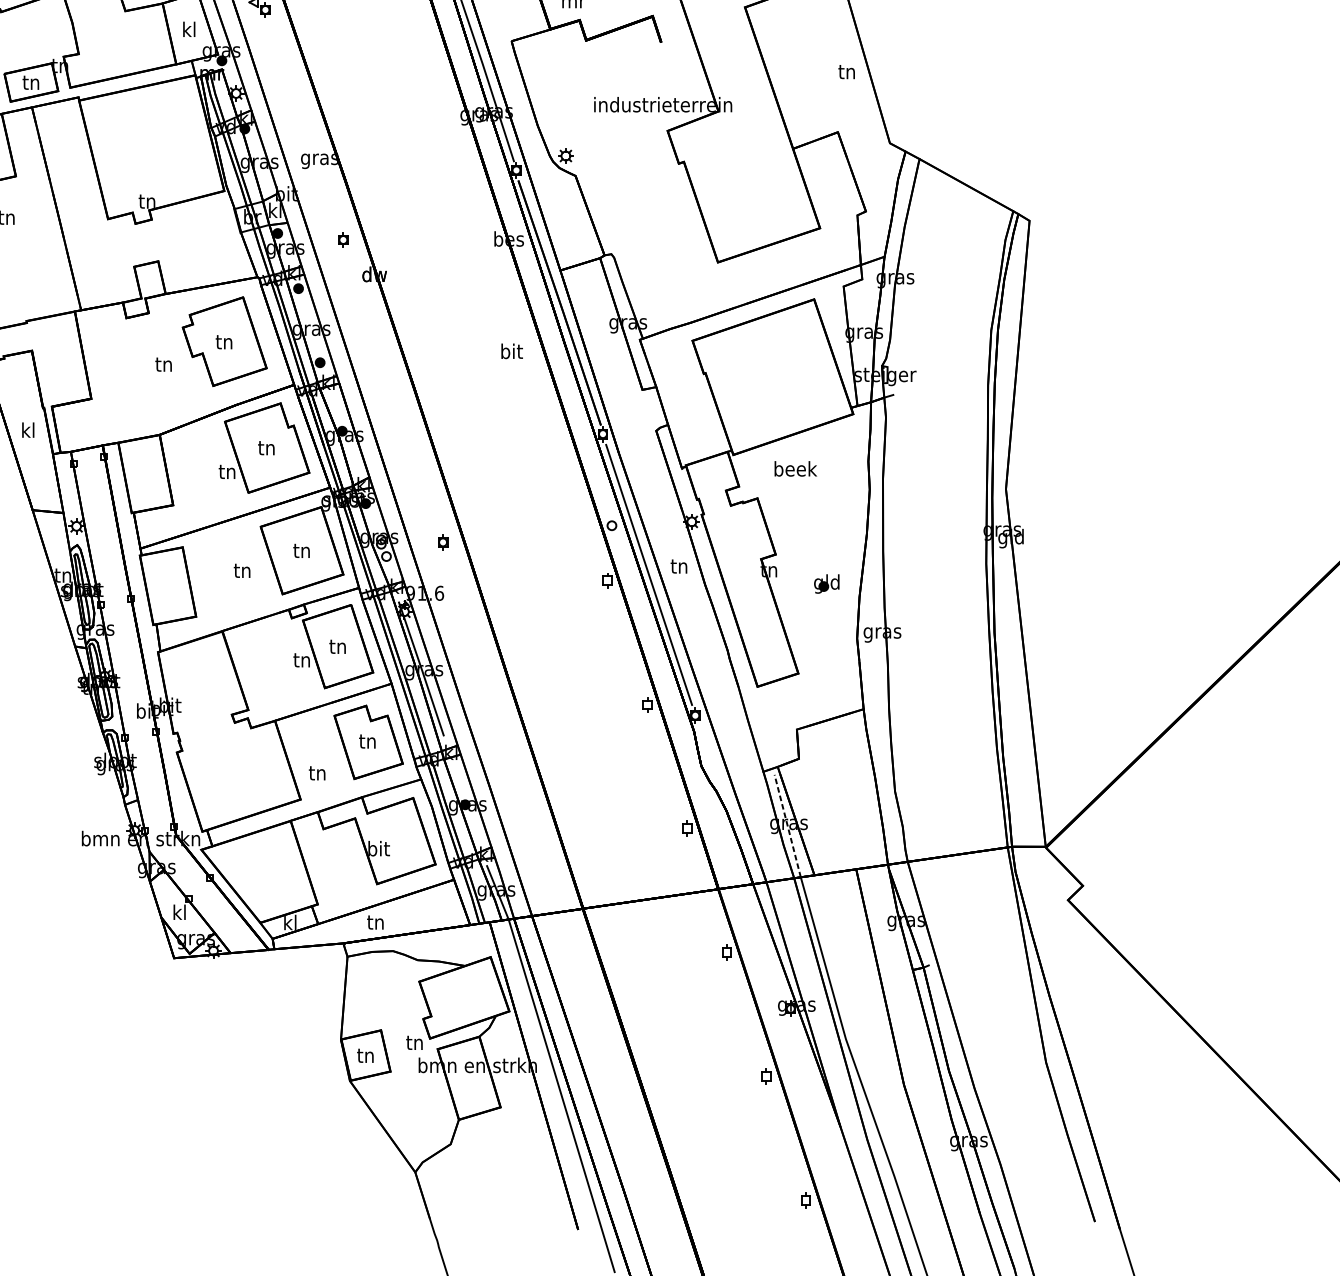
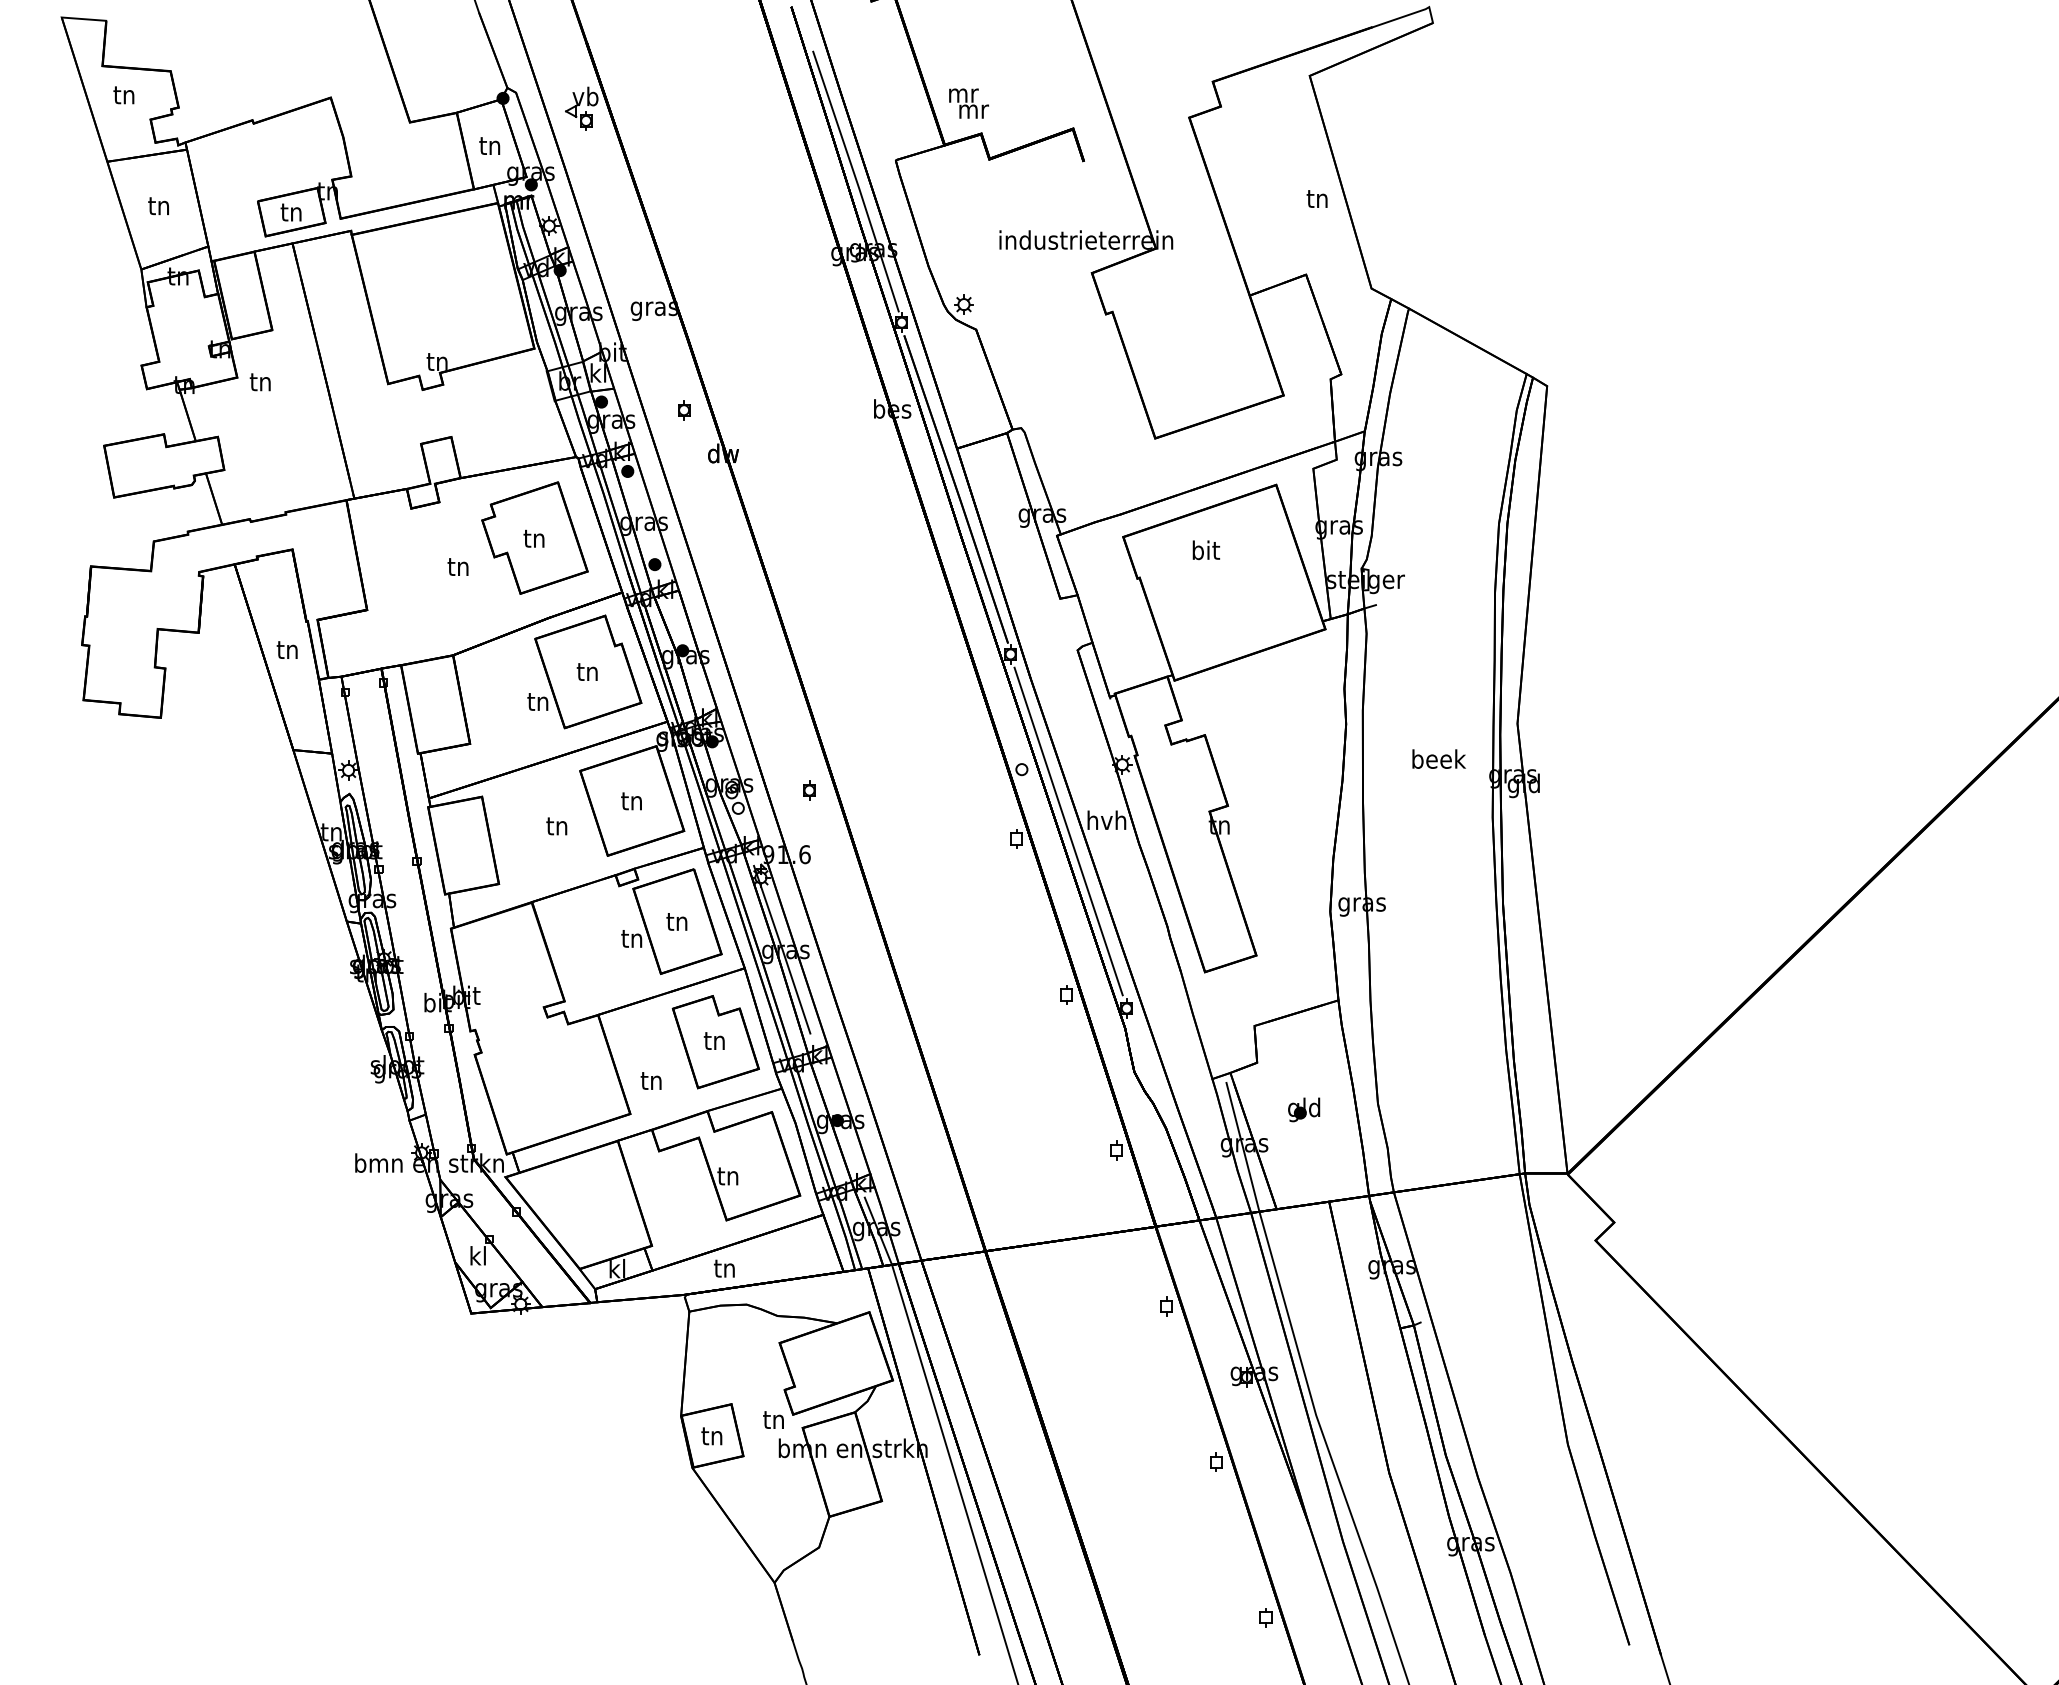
text: (188, 28) -> (489, 144), kl -> tn
text: (512, 351) -> (1206, 550), moved
text: (27, 429) -> (286, 648), kl -> tn
text: (795, 468) -> (1438, 758), moved
text: (679, 565) -> (1106, 819), tn -> hvh
part: (827, 583) -> (1304, 1109), moved
line: (787, 825) -> (1242, 1146), dashed -> solid
text: (378, 848) -> (728, 1175), bit -> tn

